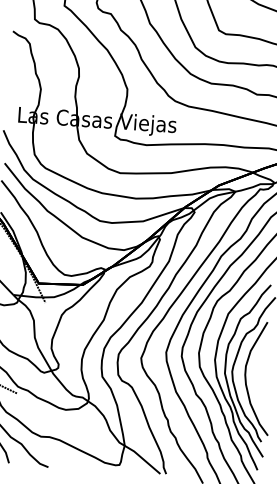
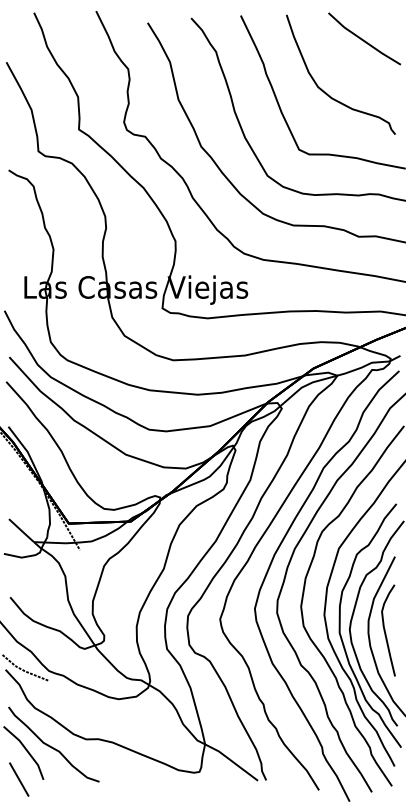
part: (259, 373) -> (388, 630), added

